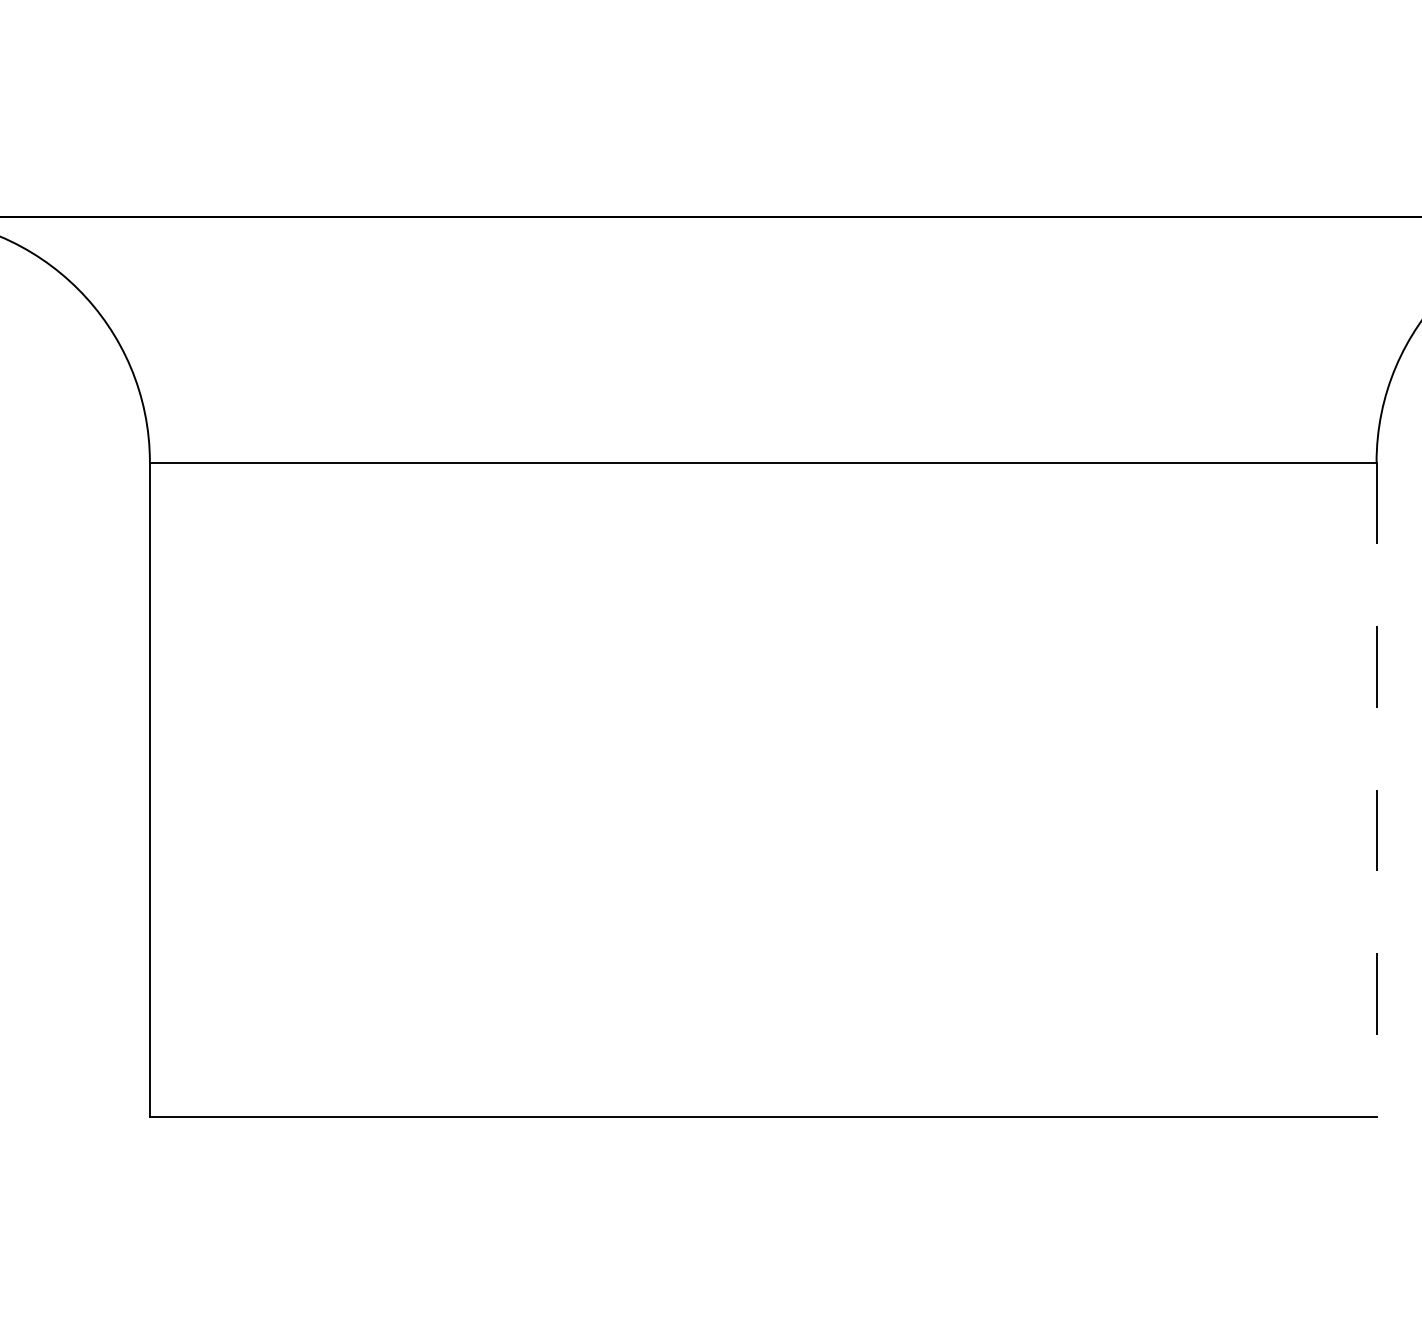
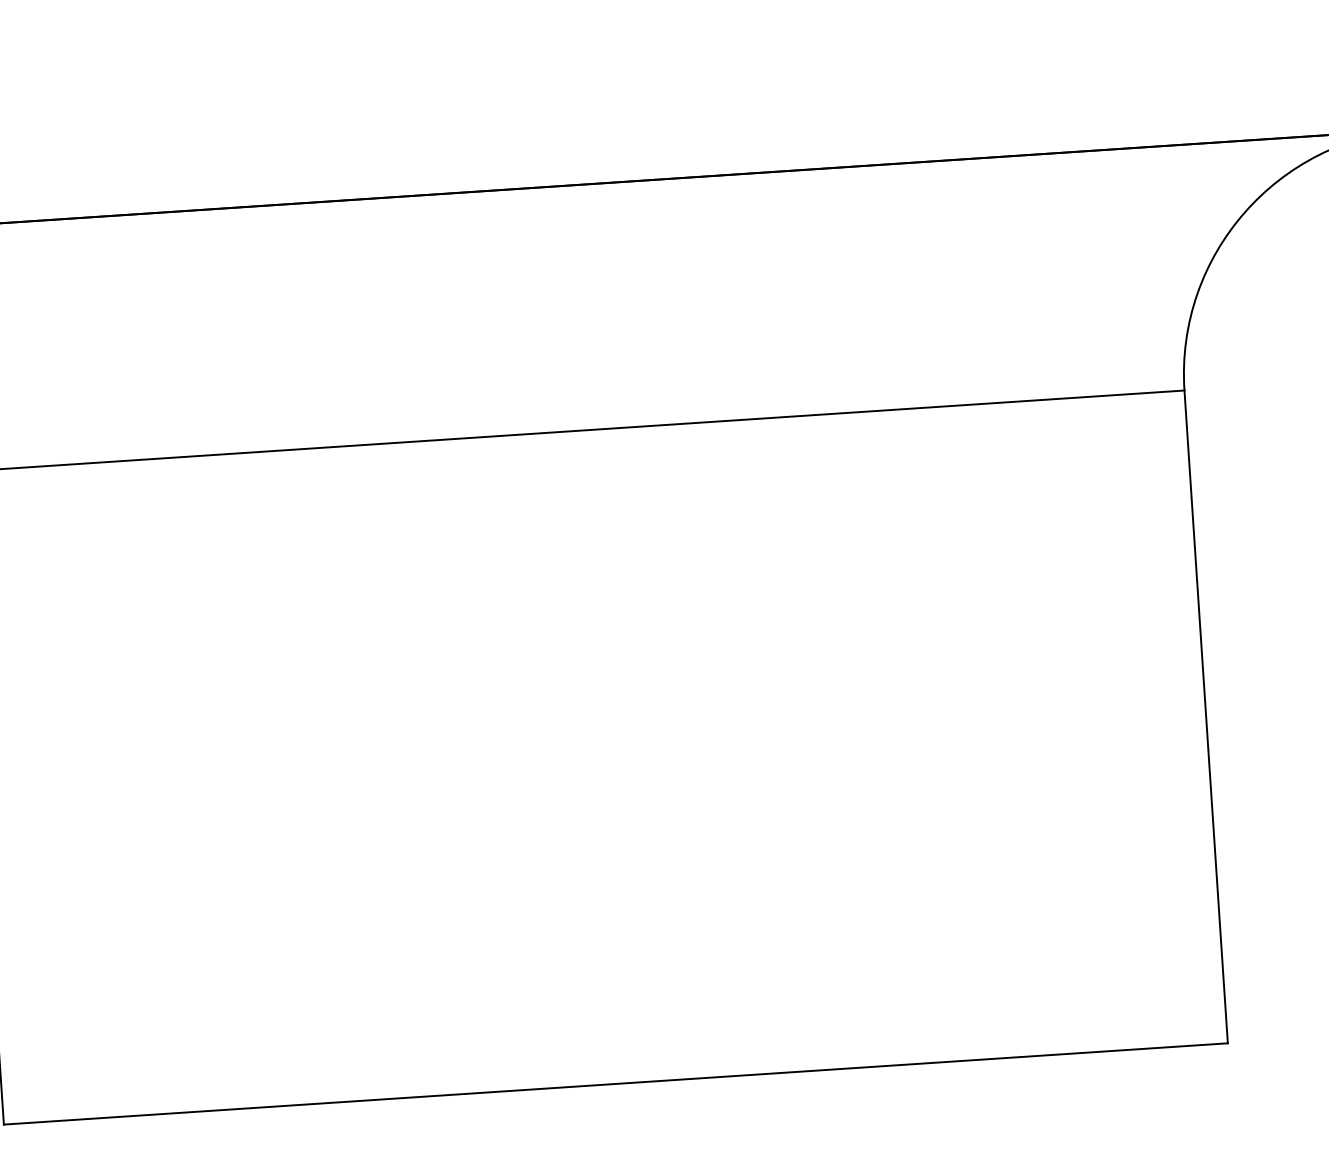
line: (1376, 790) -> (1206, 717), dashed -> solid

